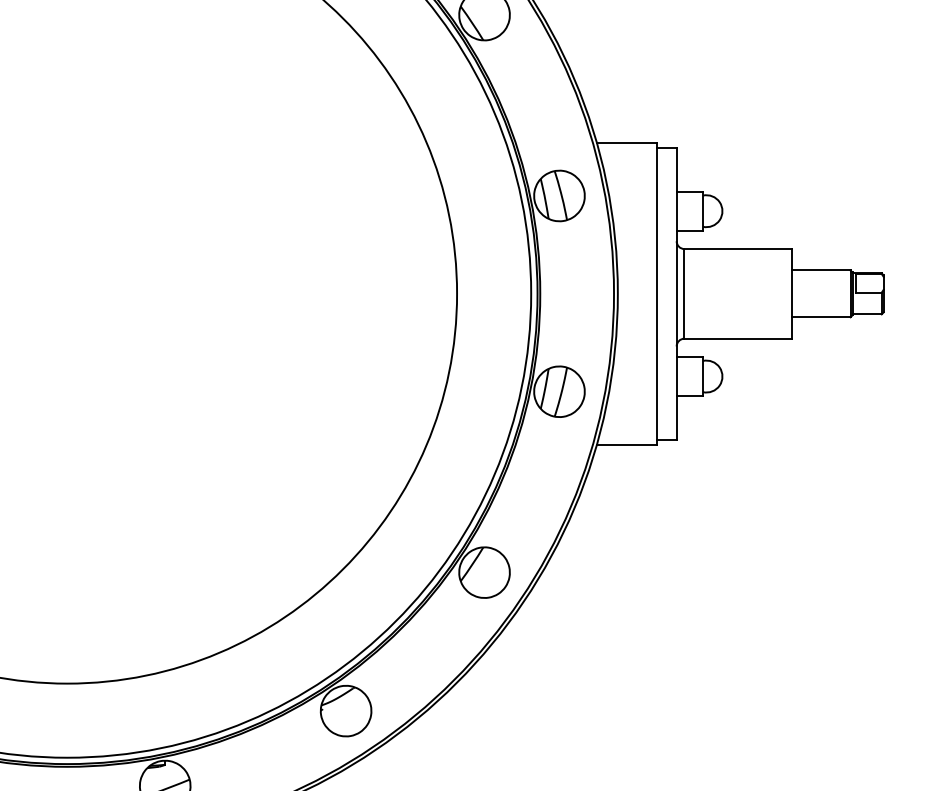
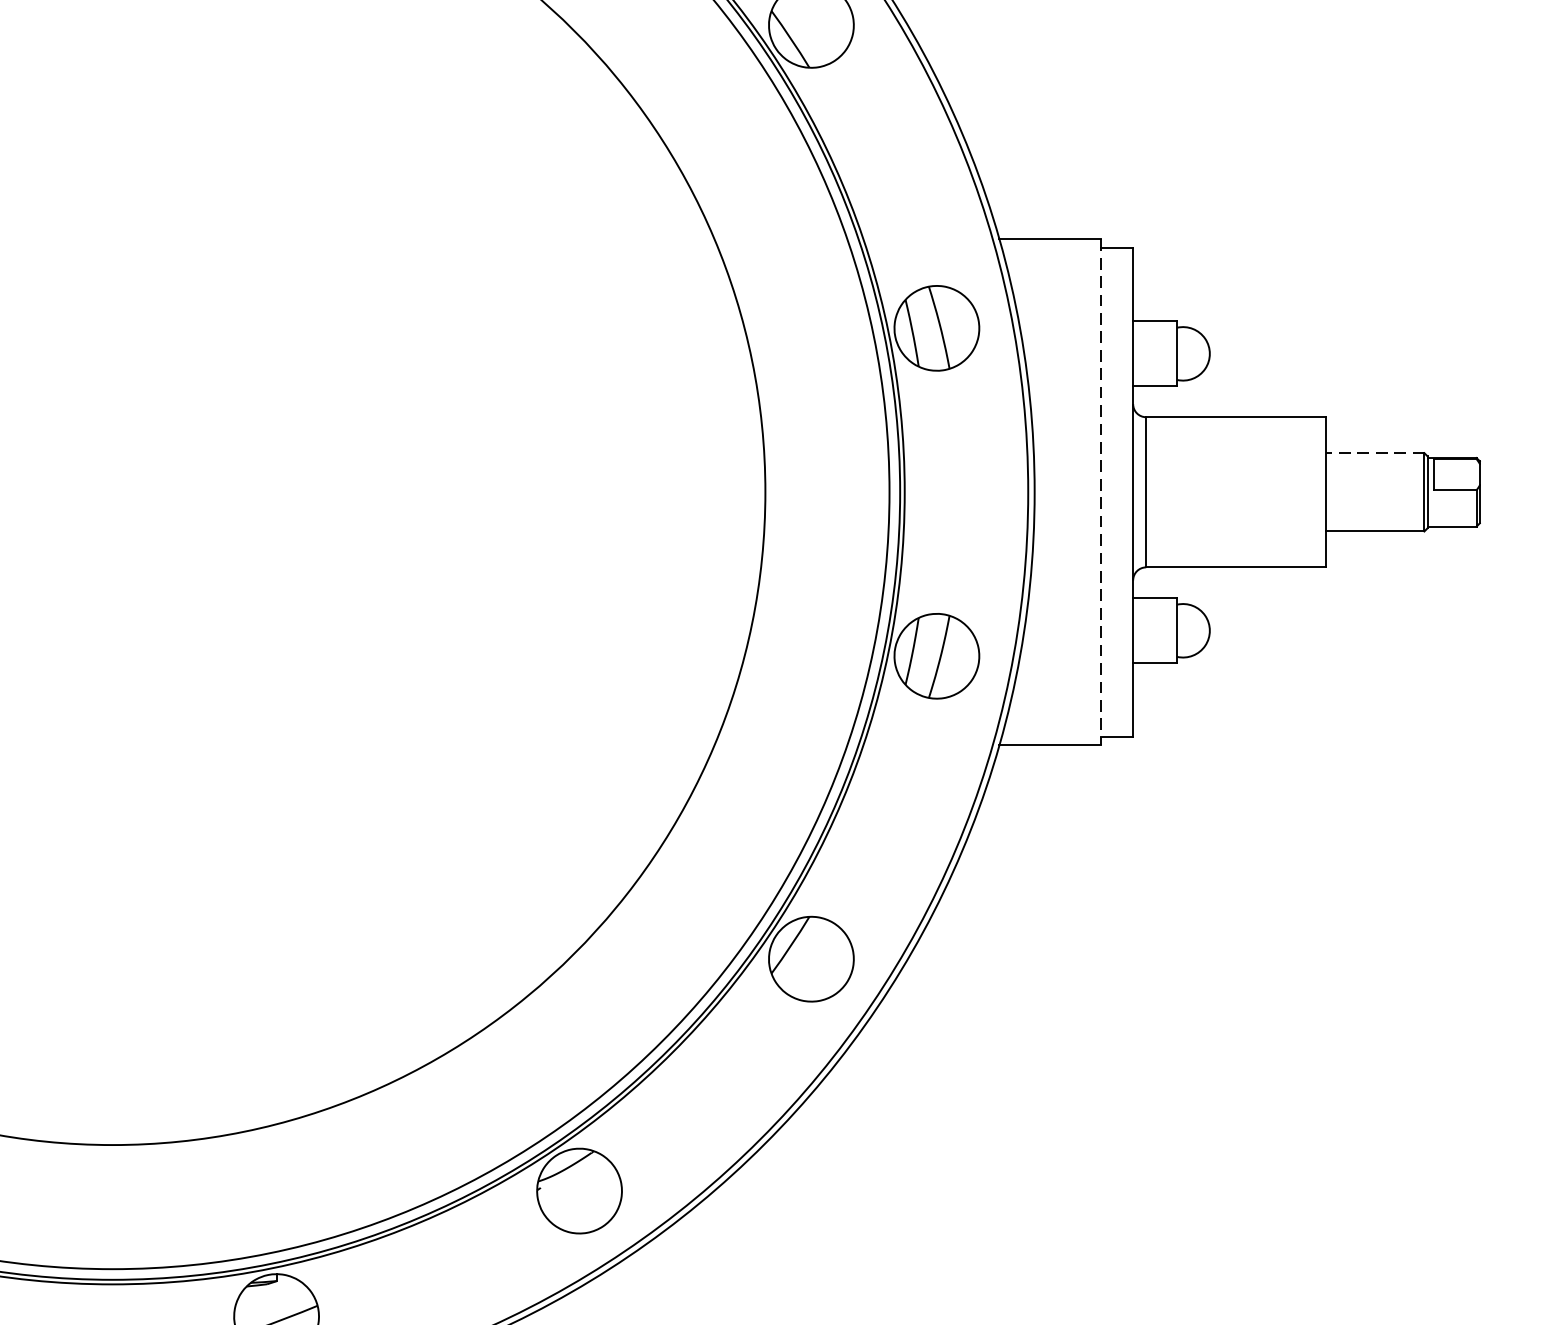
line: (820, 270) -> (1374, 453), solid -> dashed
line: (657, 294) -> (1101, 493), solid -> dashed

